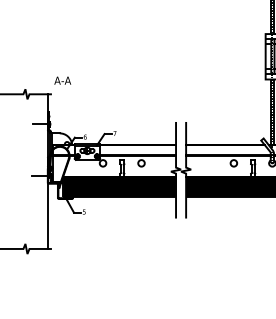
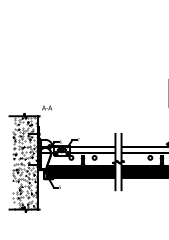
hatch: (26, 170) -> (25, 162), added

